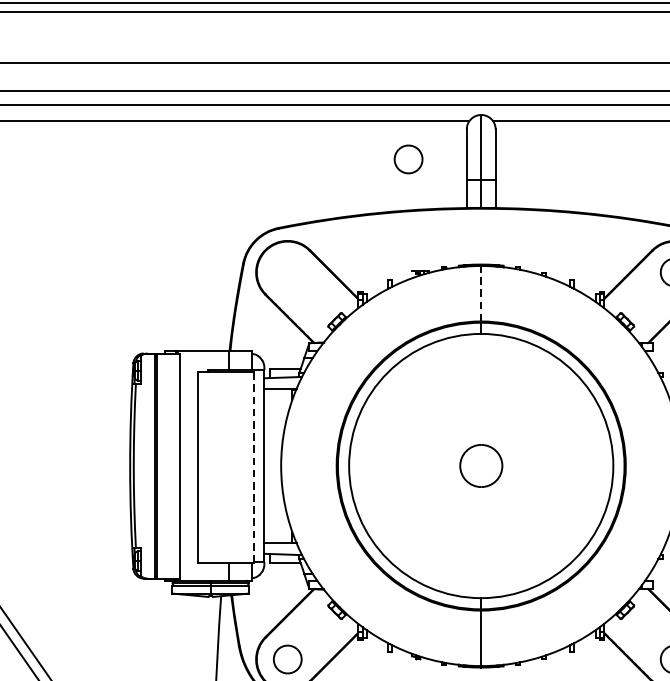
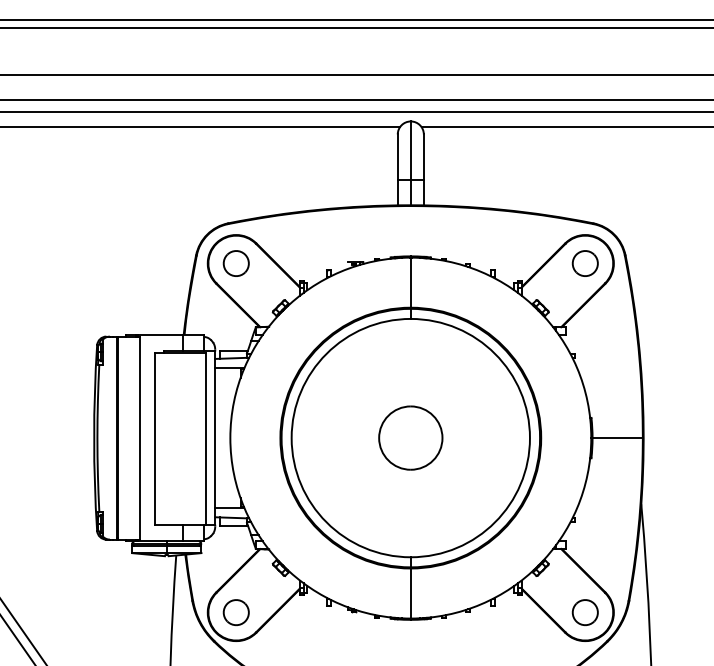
part: (407, 159) -> (235, 263), moved
line: (480, 293) -> (410, 282), dashed -> solid
part: (480, 465) -> (410, 437), size x1.67
line: (253, 467) -> (205, 439), dashed -> solid

